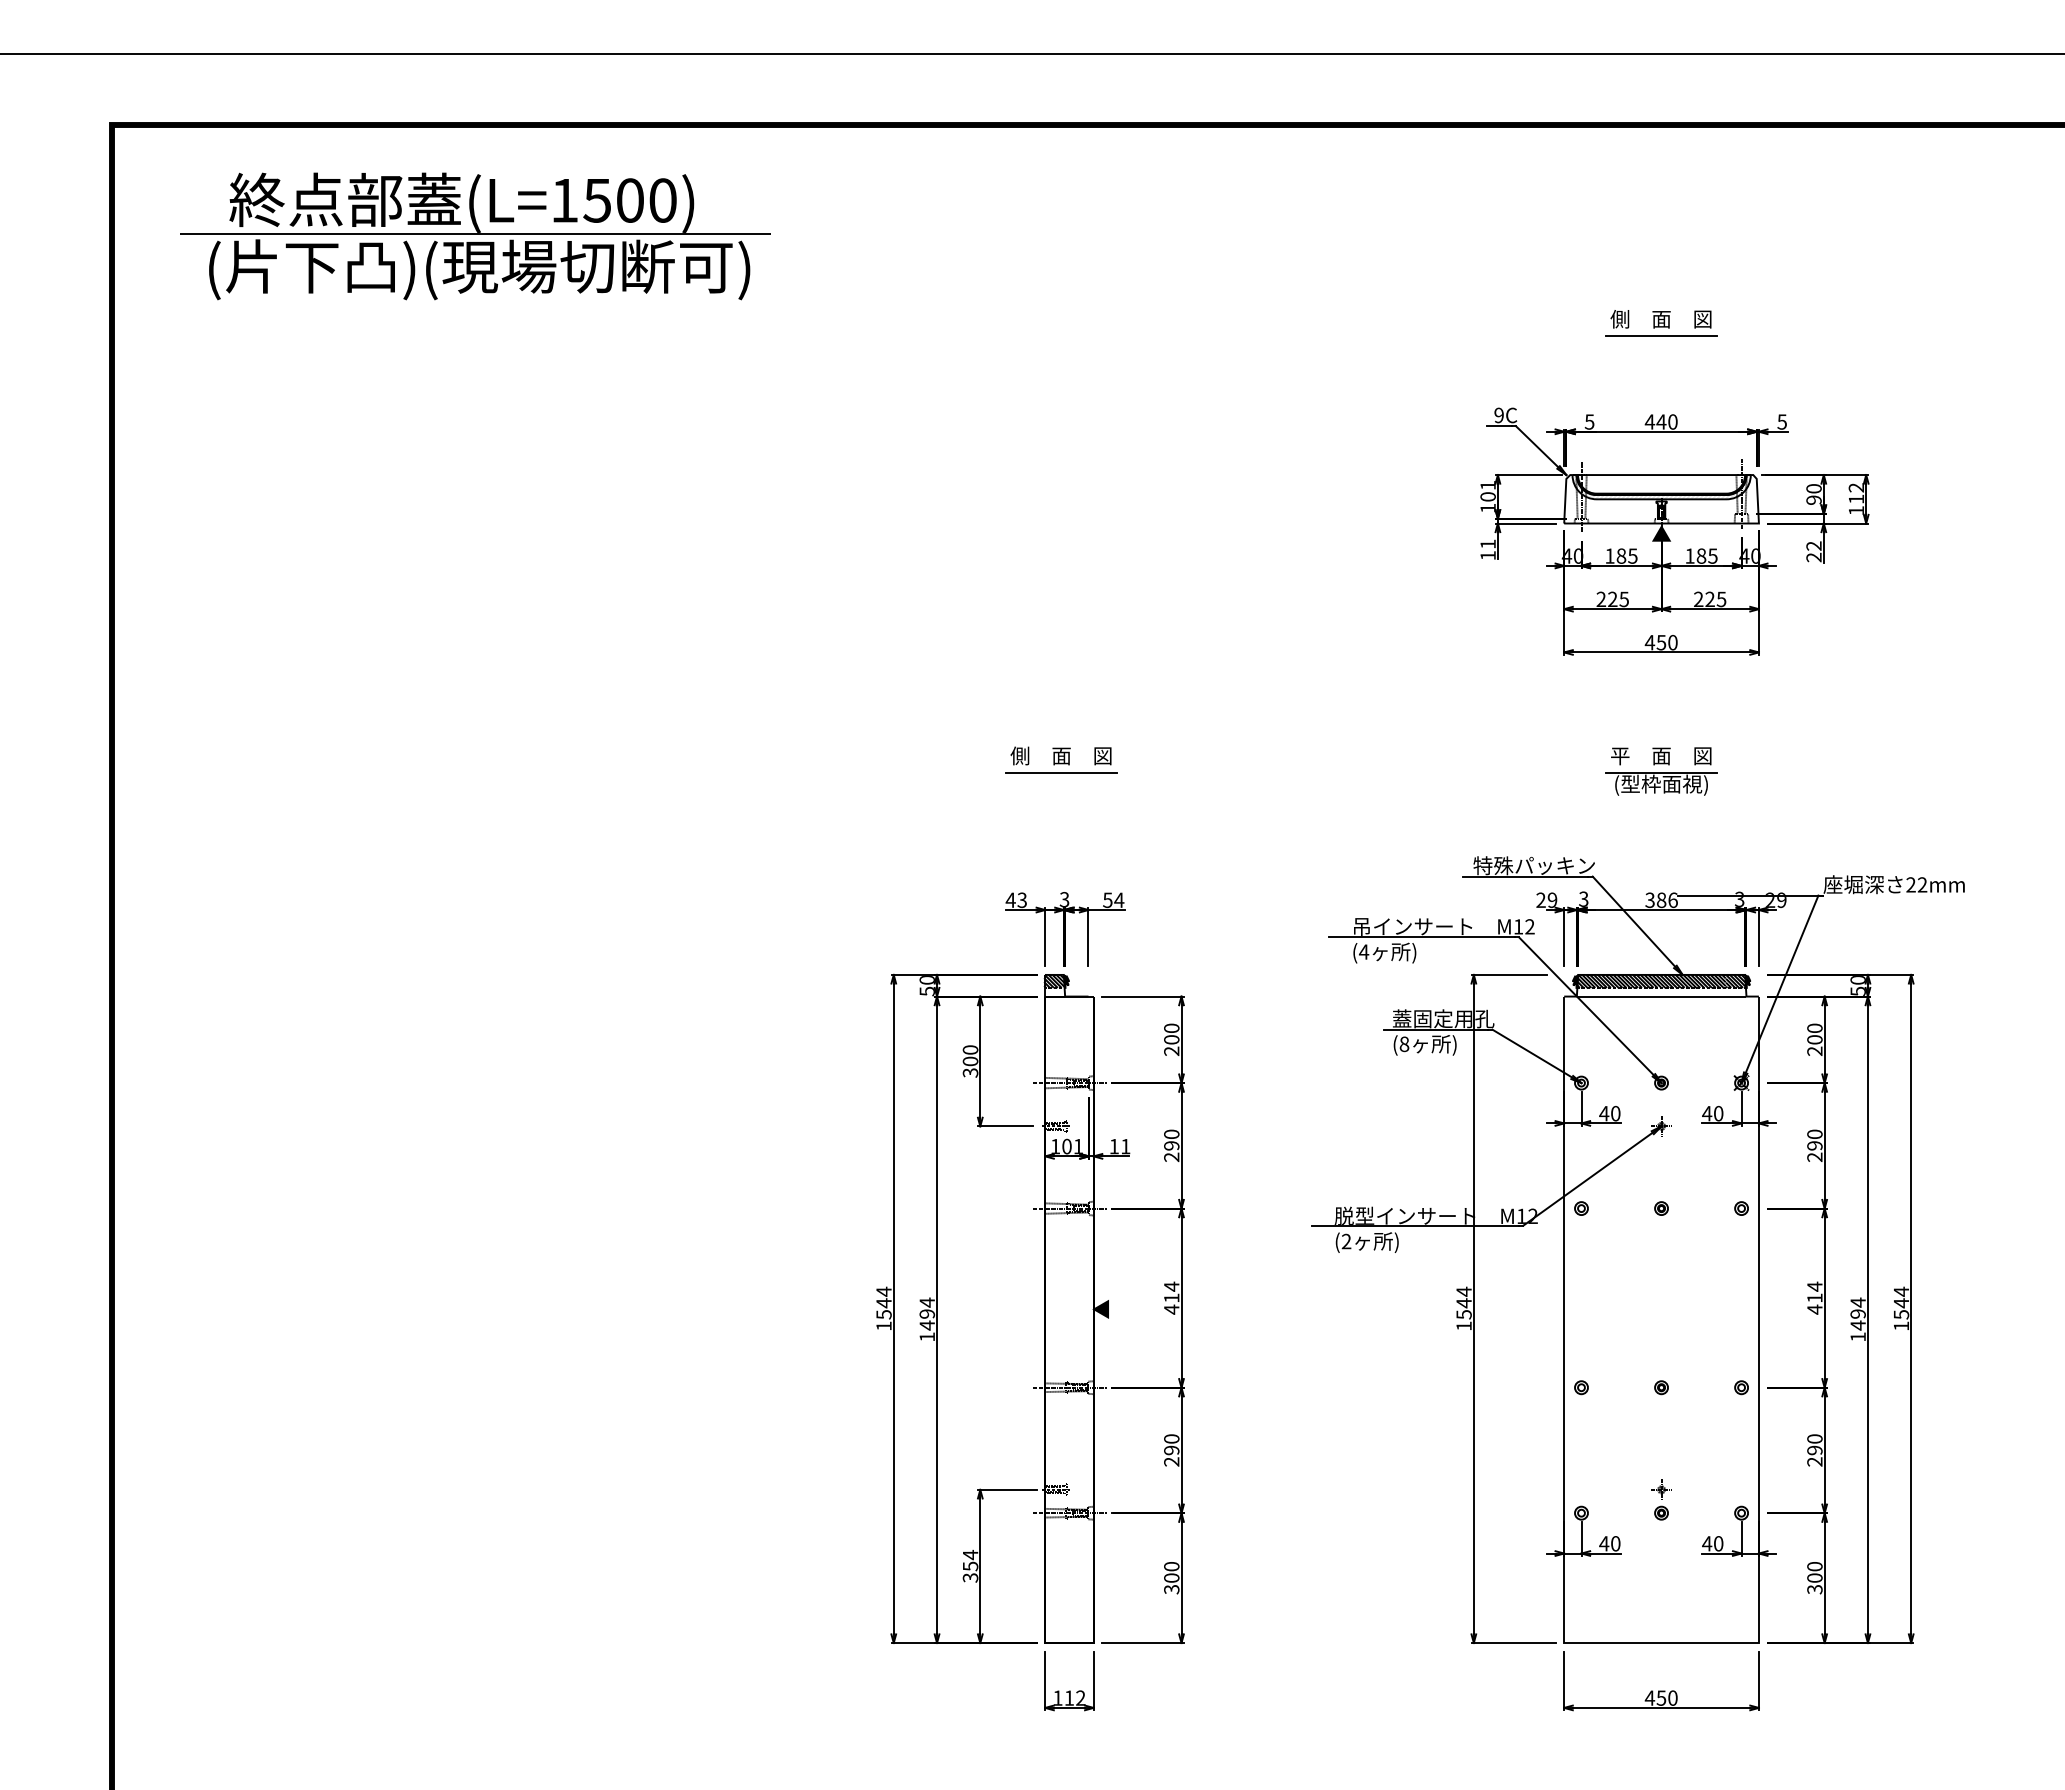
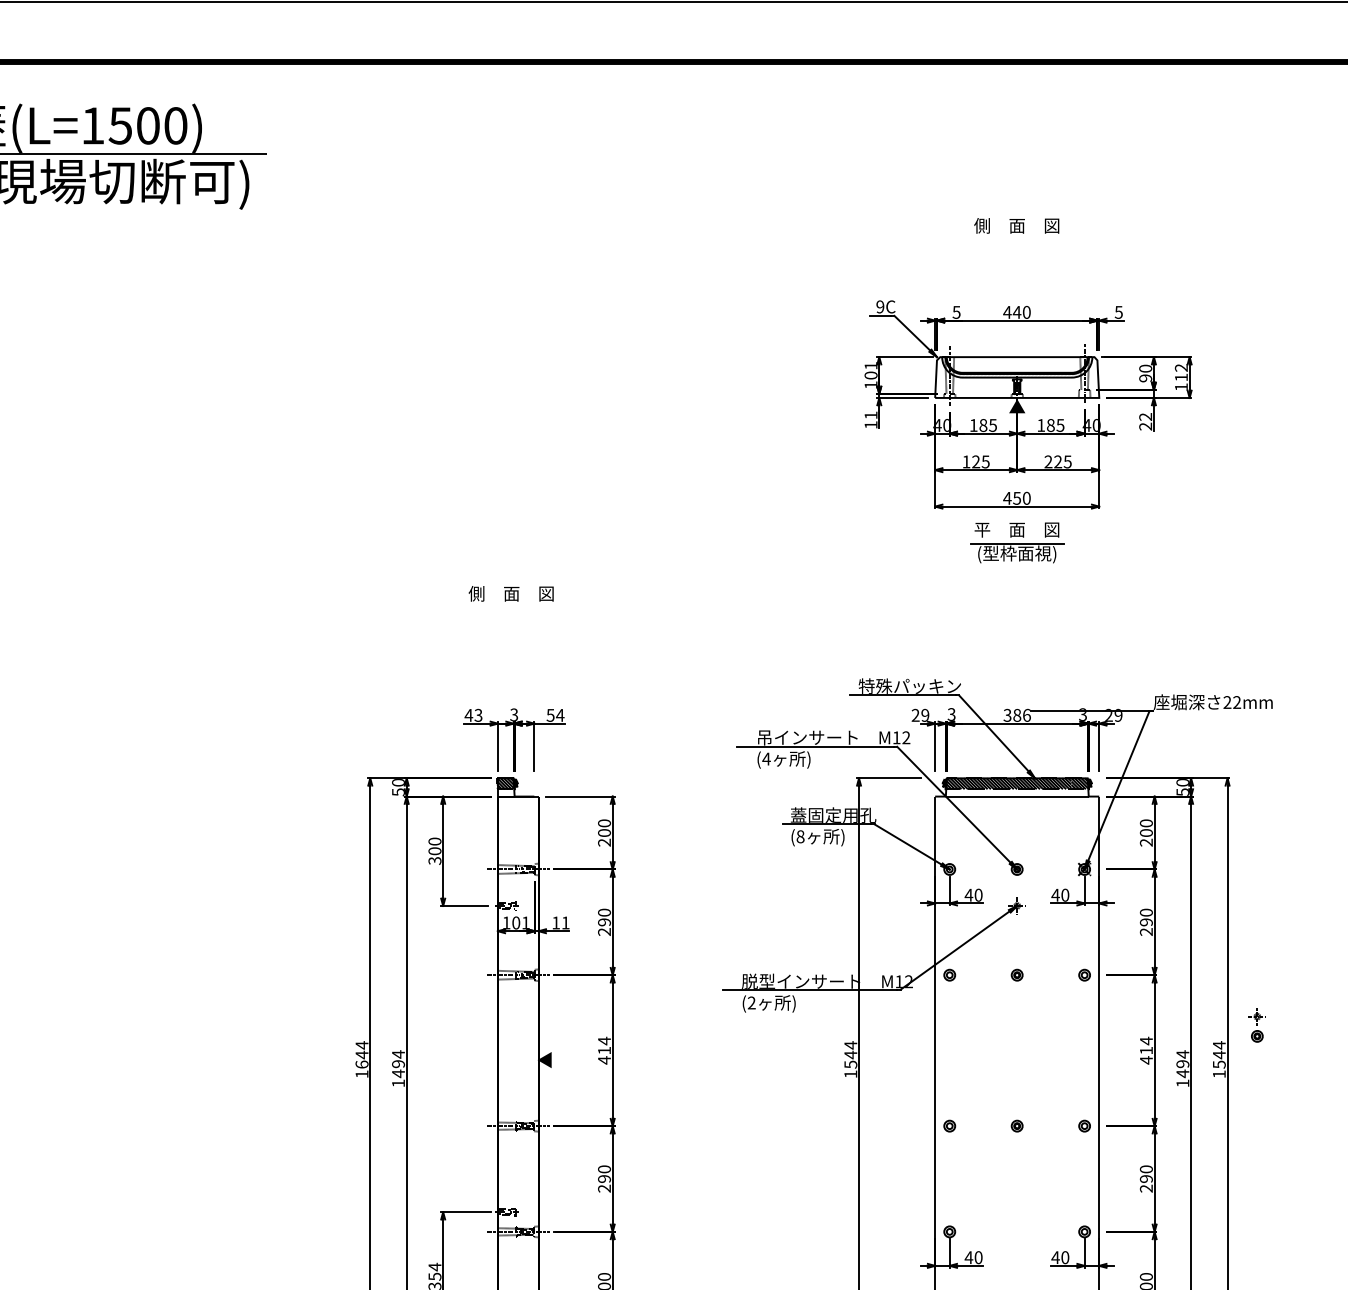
line: (1661, 336) -> (1017, 240), removed
text: (1601, 598) -> (966, 461), 225 -> 125
part: (1661, 771) -> (1017, 542), moved
line: (1061, 772) -> (511, 607), removed
text: (883, 1314) -> (361, 1064), 1544 -> 1644
part: (1661, 1499) -> (1257, 1024), moved

